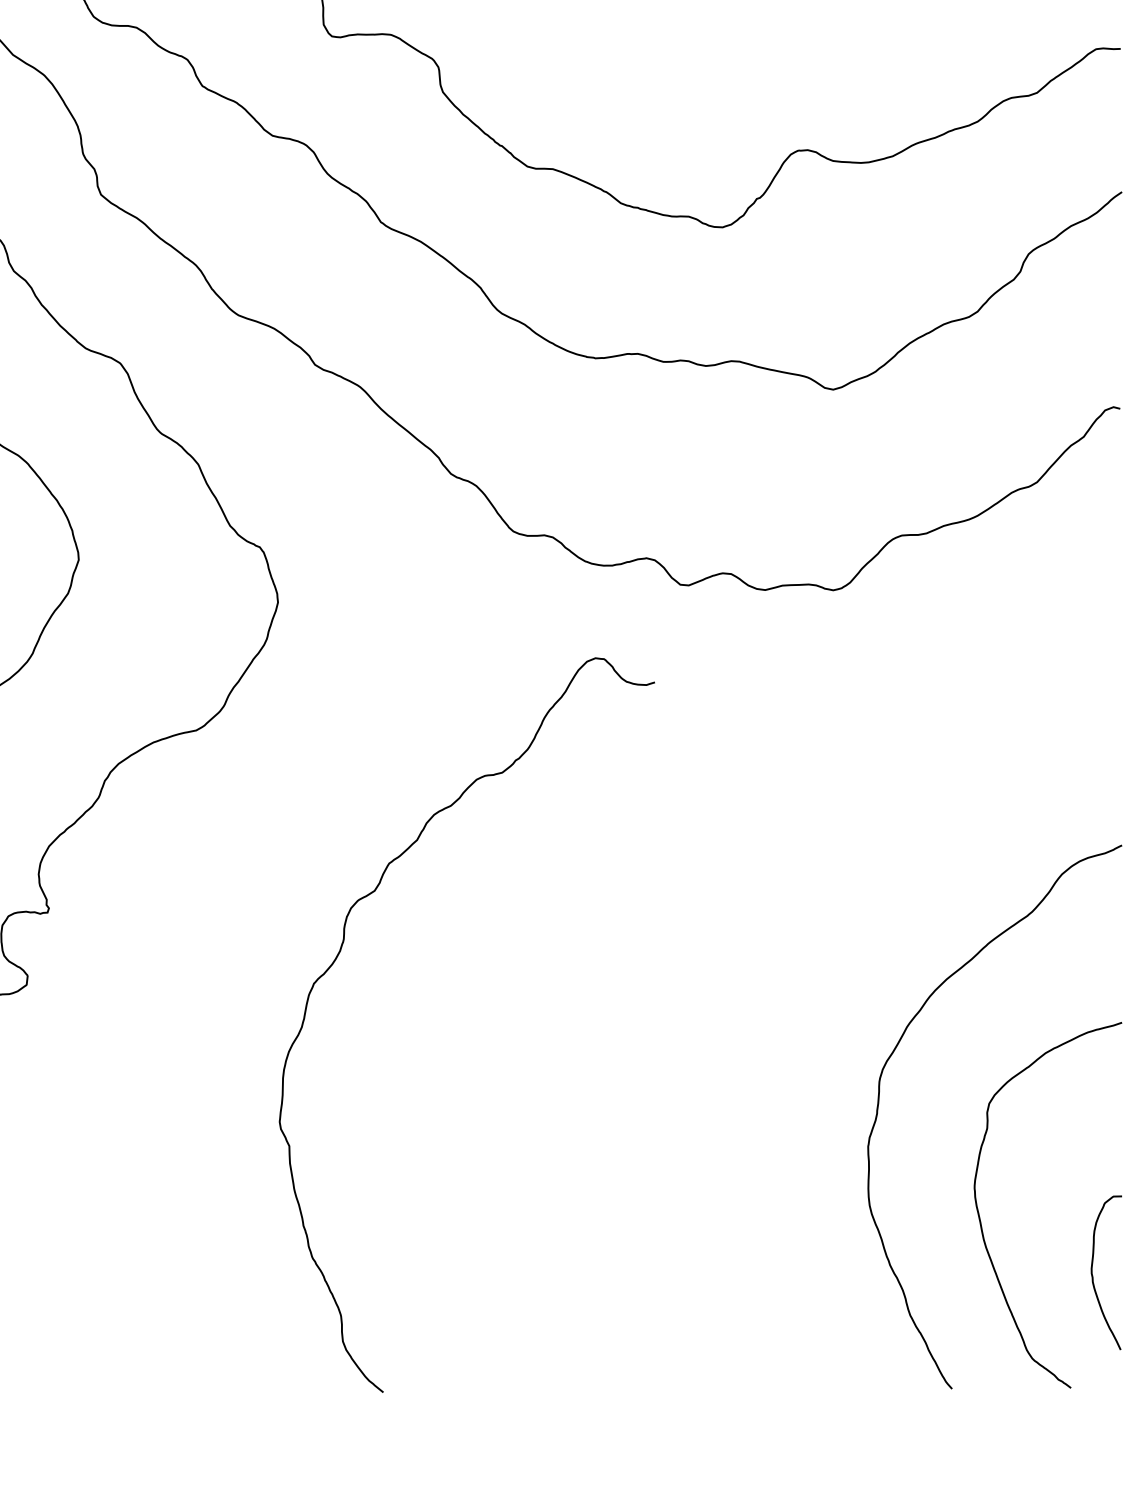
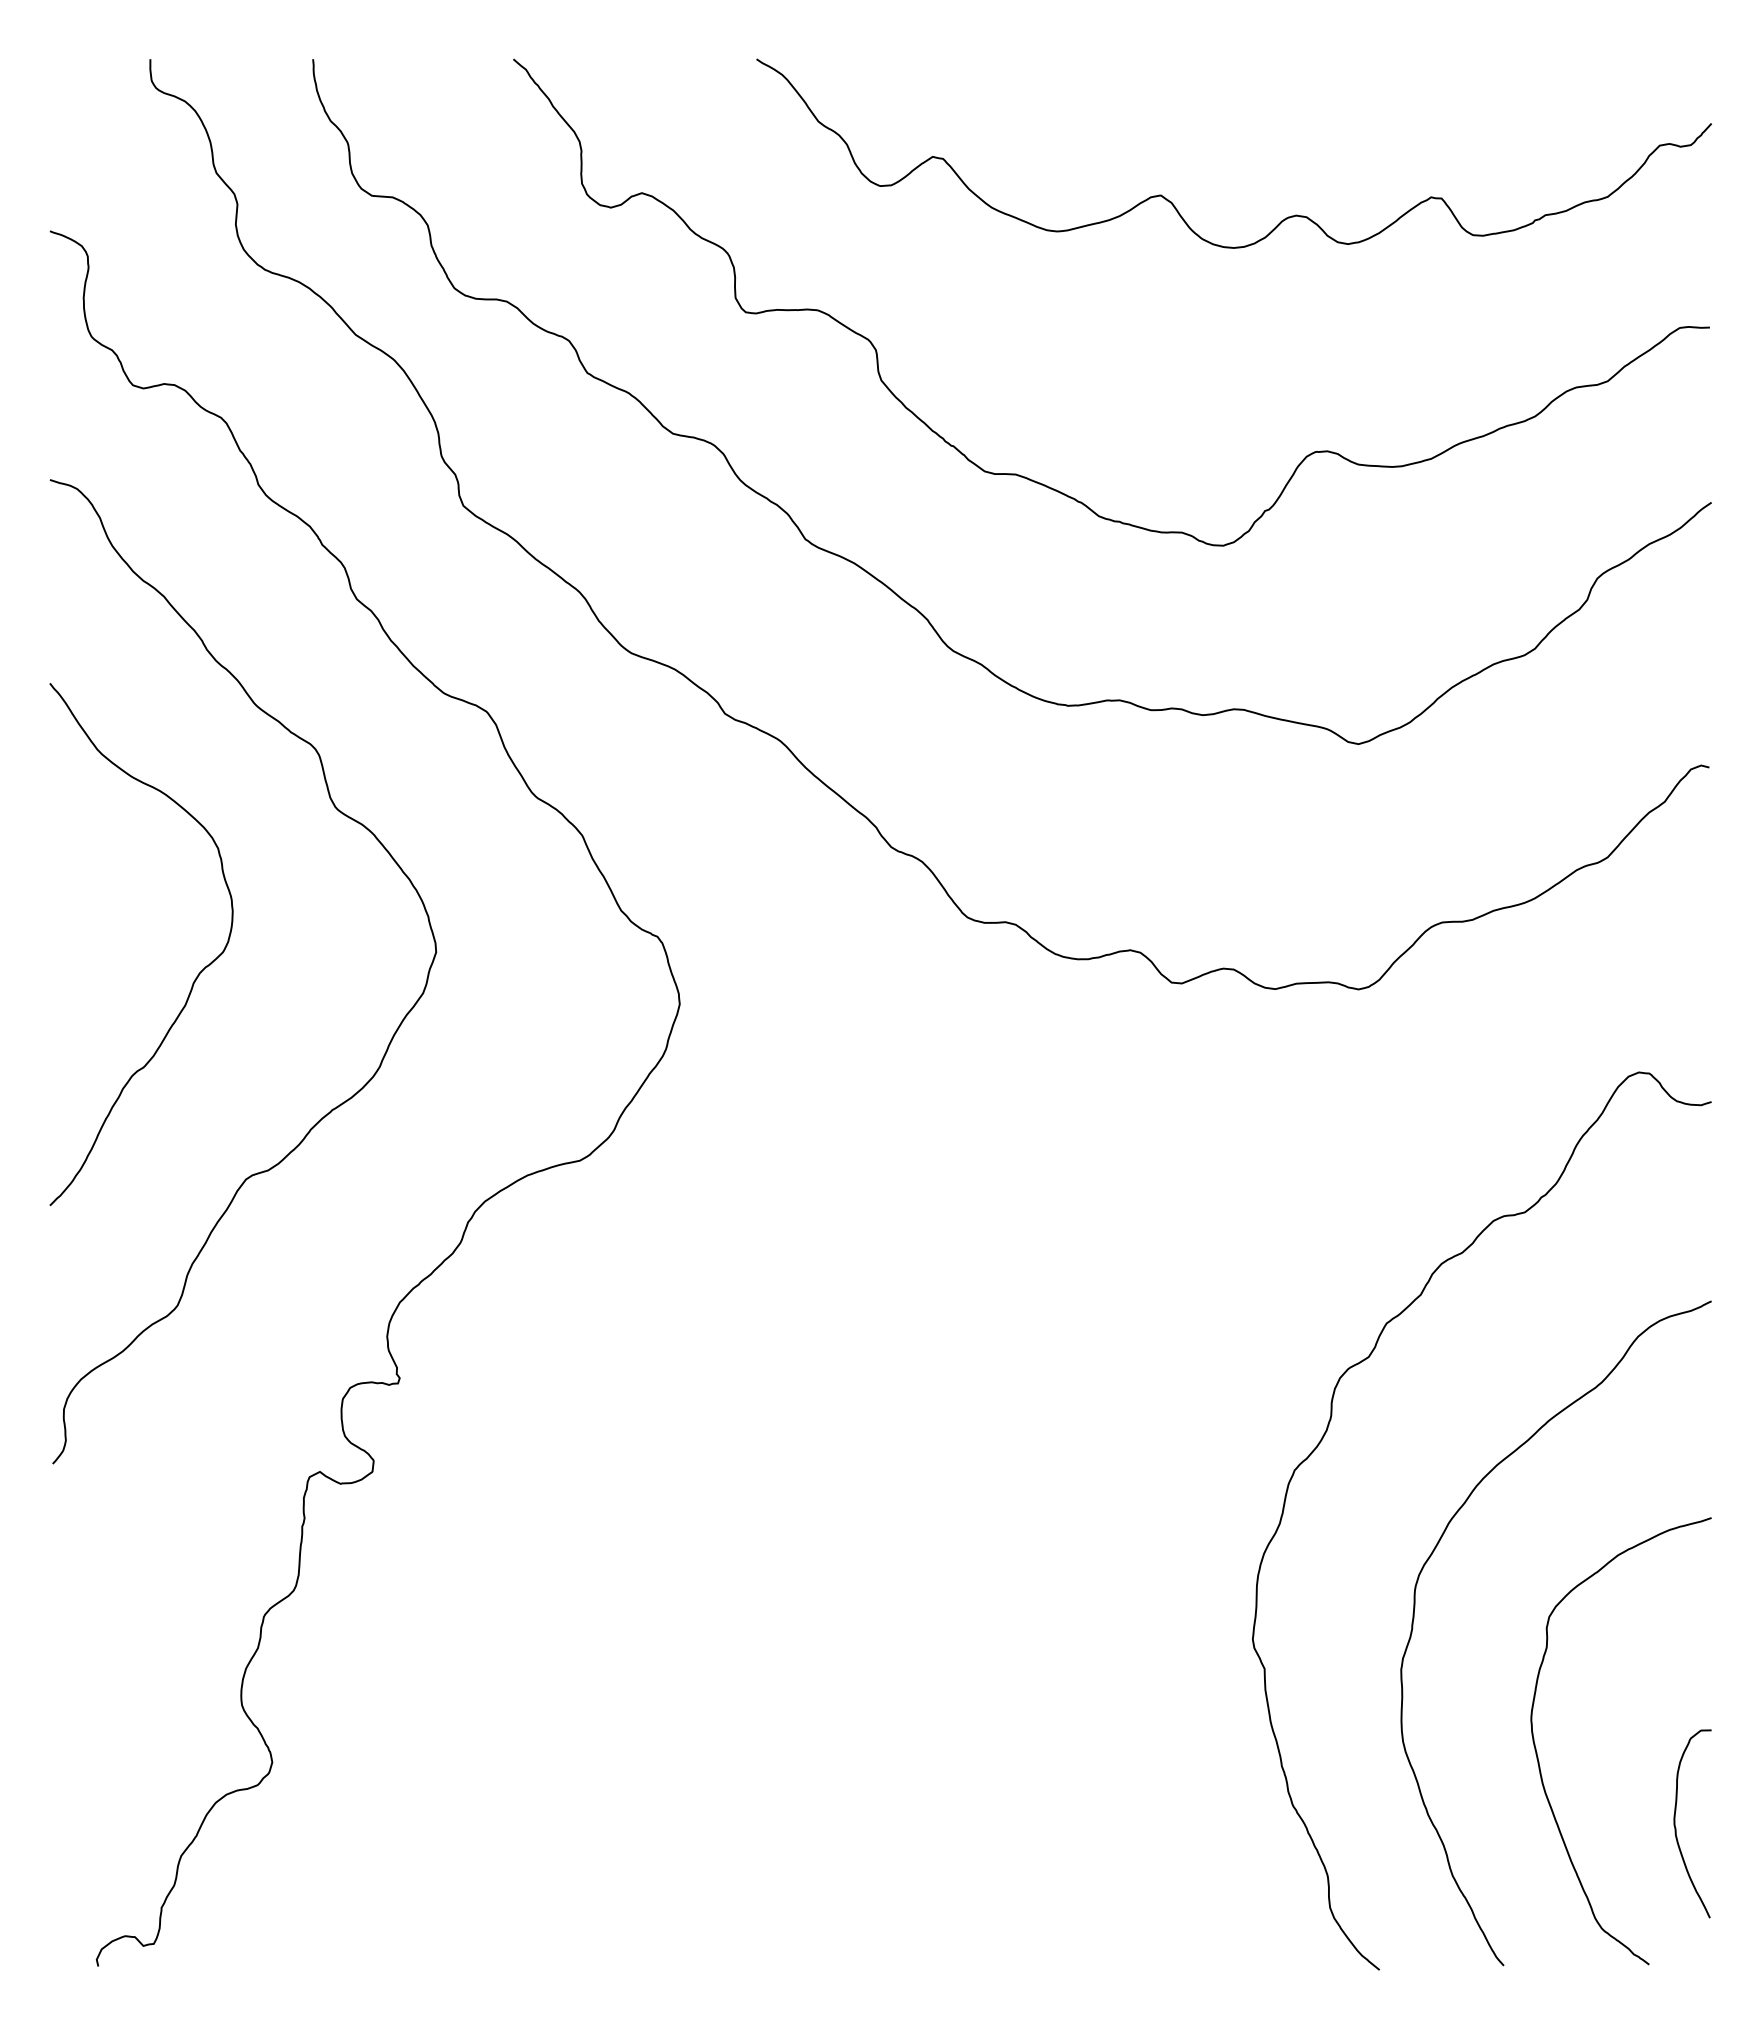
curve: (340, 951) -> (1327, 1431), moved

